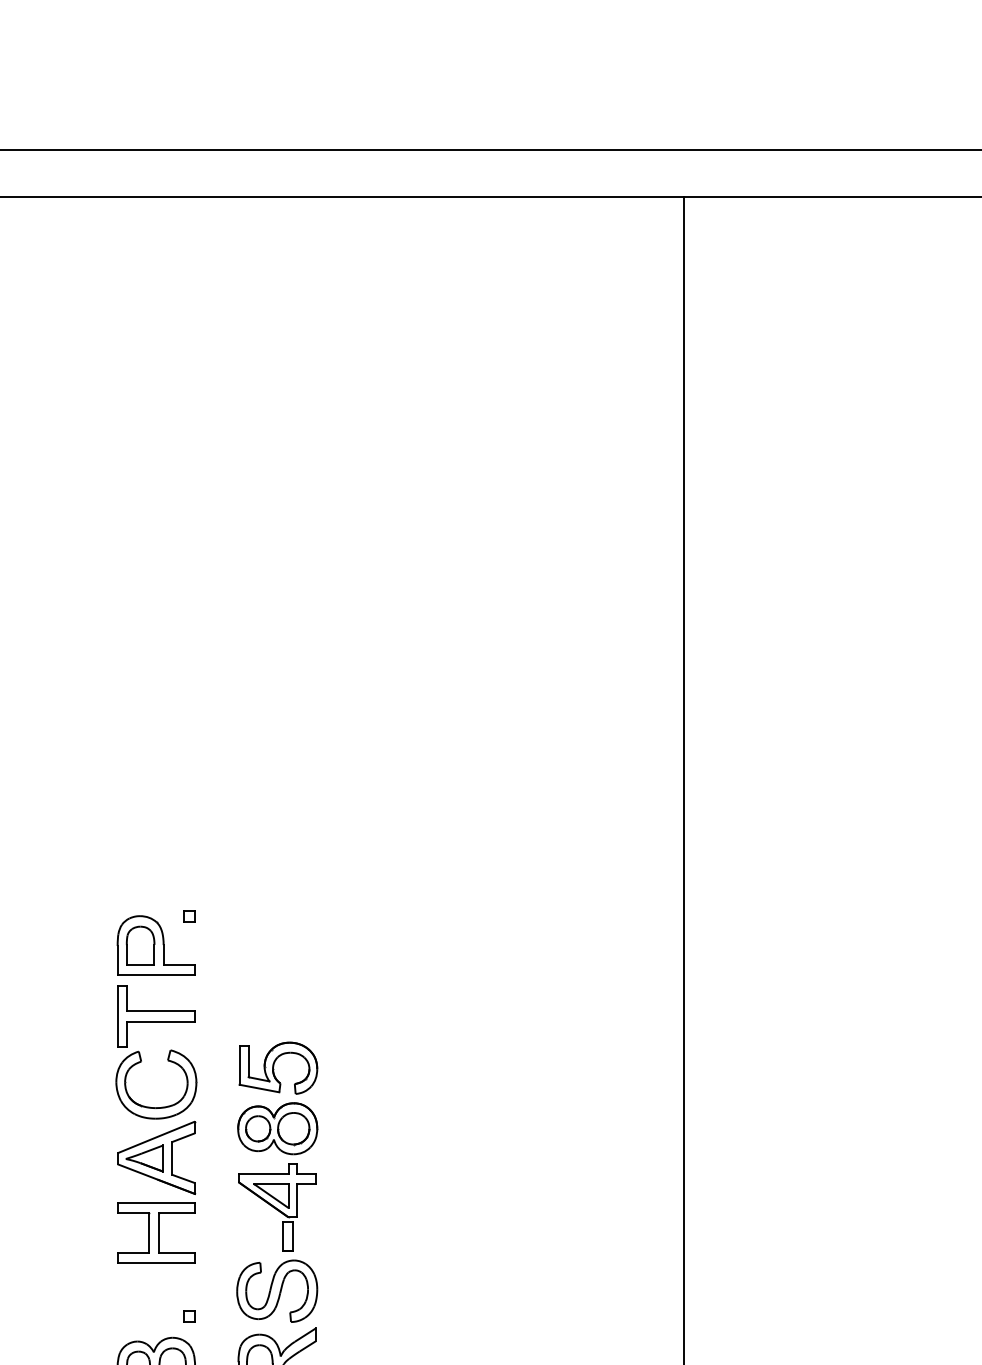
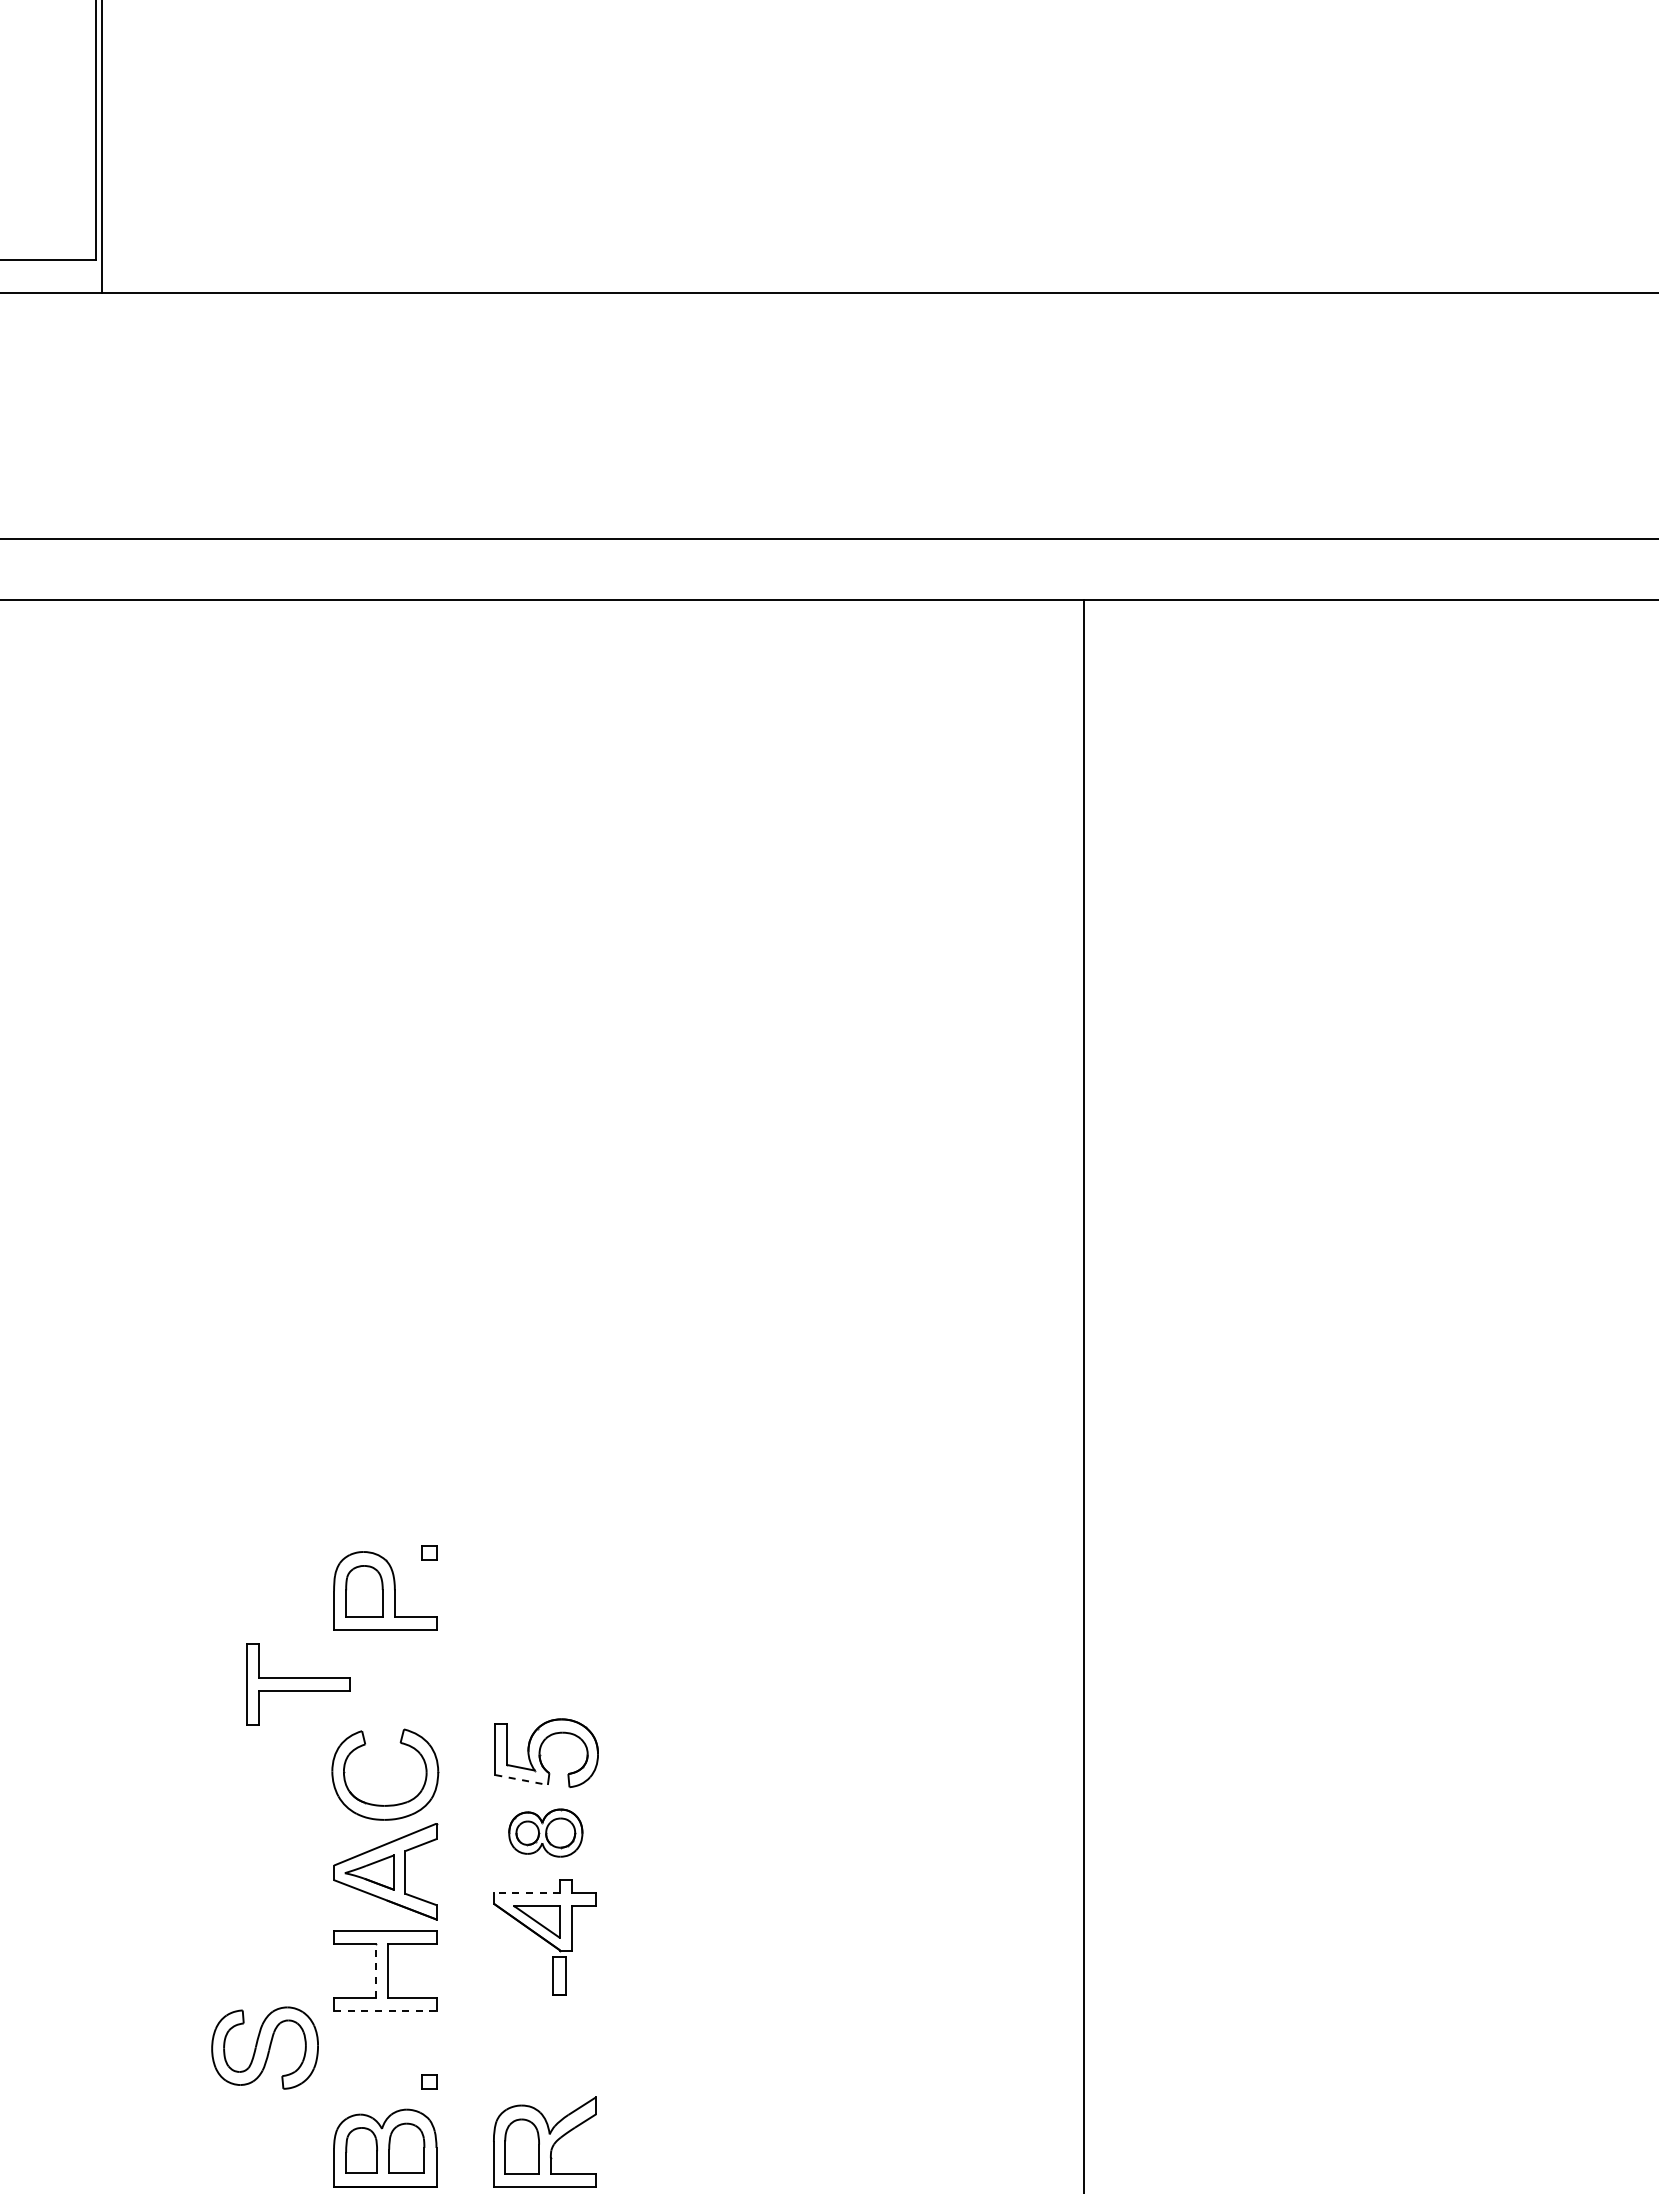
part: (156, 1016) -> (298, 1684), moved
line: (259, 1088) -> (521, 1780), solid -> dashed
part: (277, 1128) -> (545, 1832), size x0.7
line: (263, 1174) -> (526, 1893), solid -> dashed
line: (149, 1232) -> (376, 1970), solid -> dashed
line: (156, 1263) -> (385, 2011), solid -> dashed
part: (276, 1290) -> (264, 2047), moved

